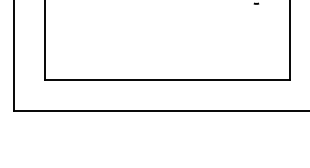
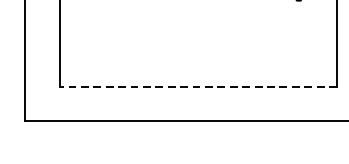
line: (167, 80) -> (198, 87), solid -> dashed

